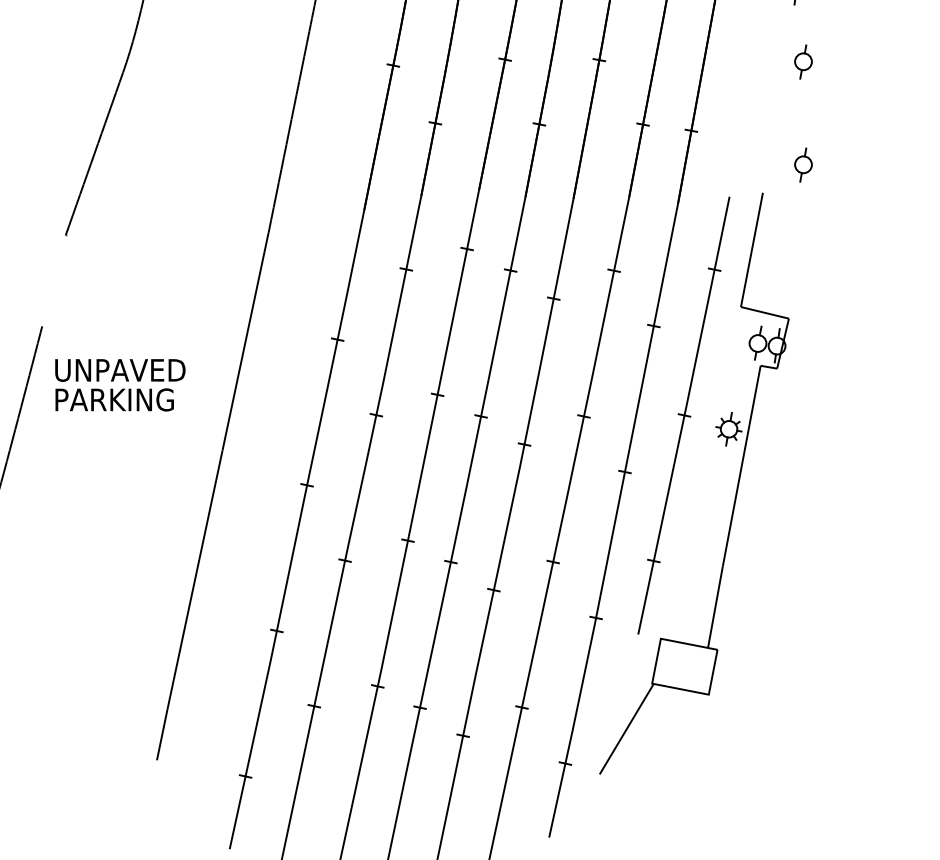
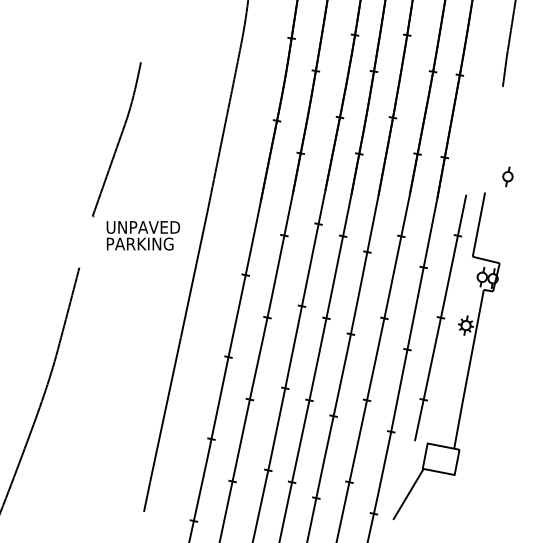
part: (802, 61) -> (507, 118), removed
text: (118, 384) -> (142, 235), moved

